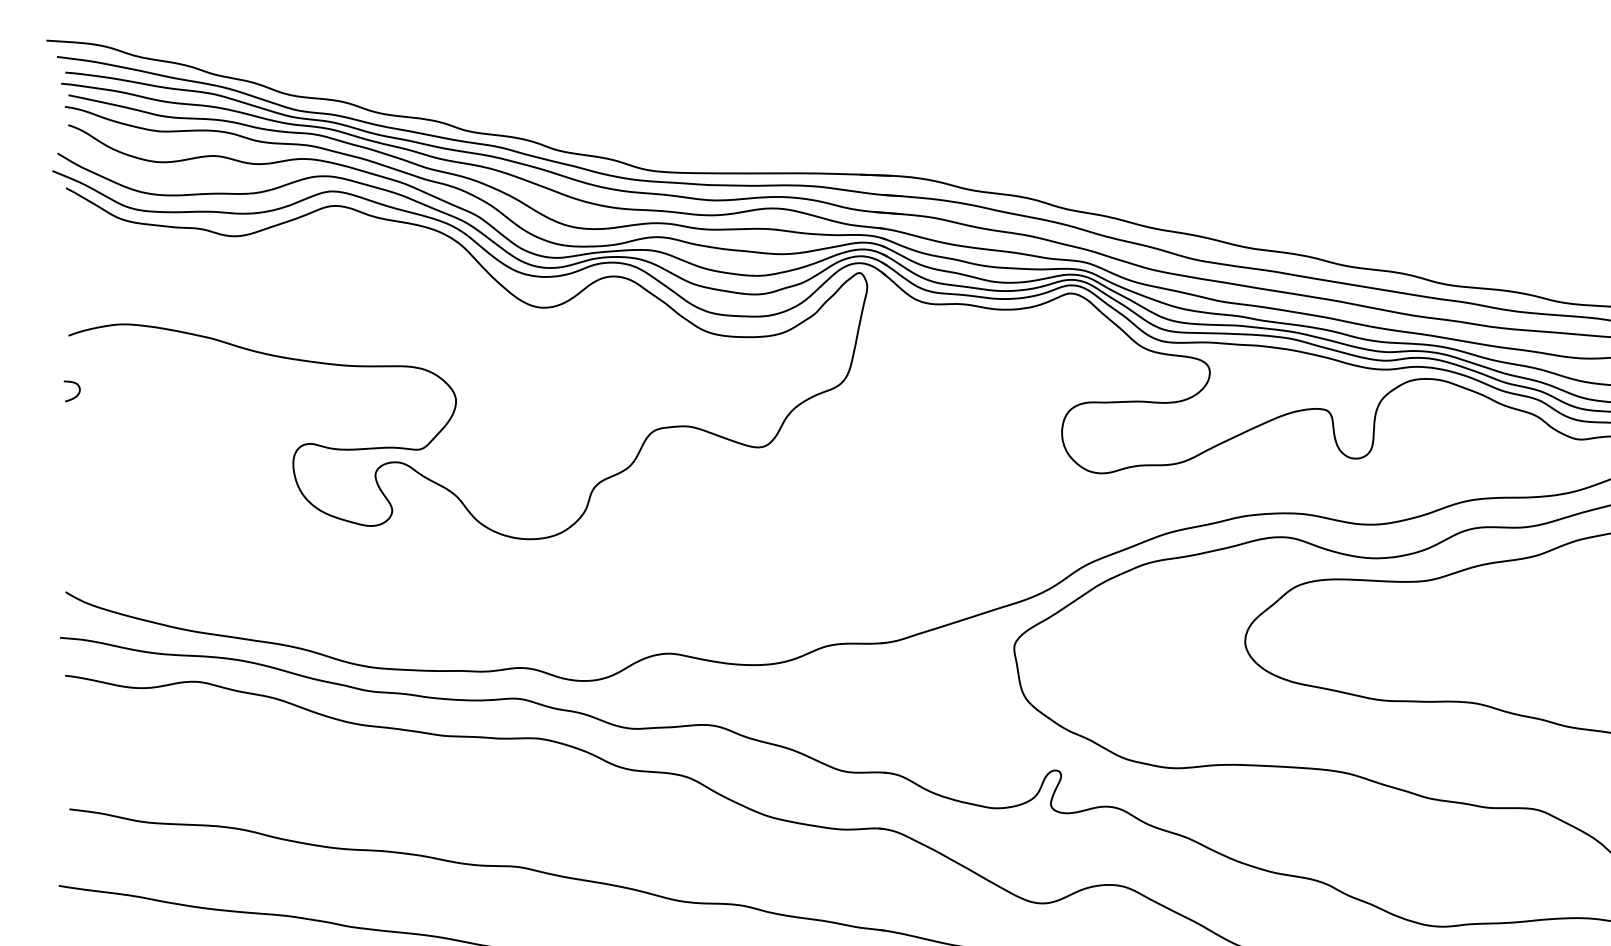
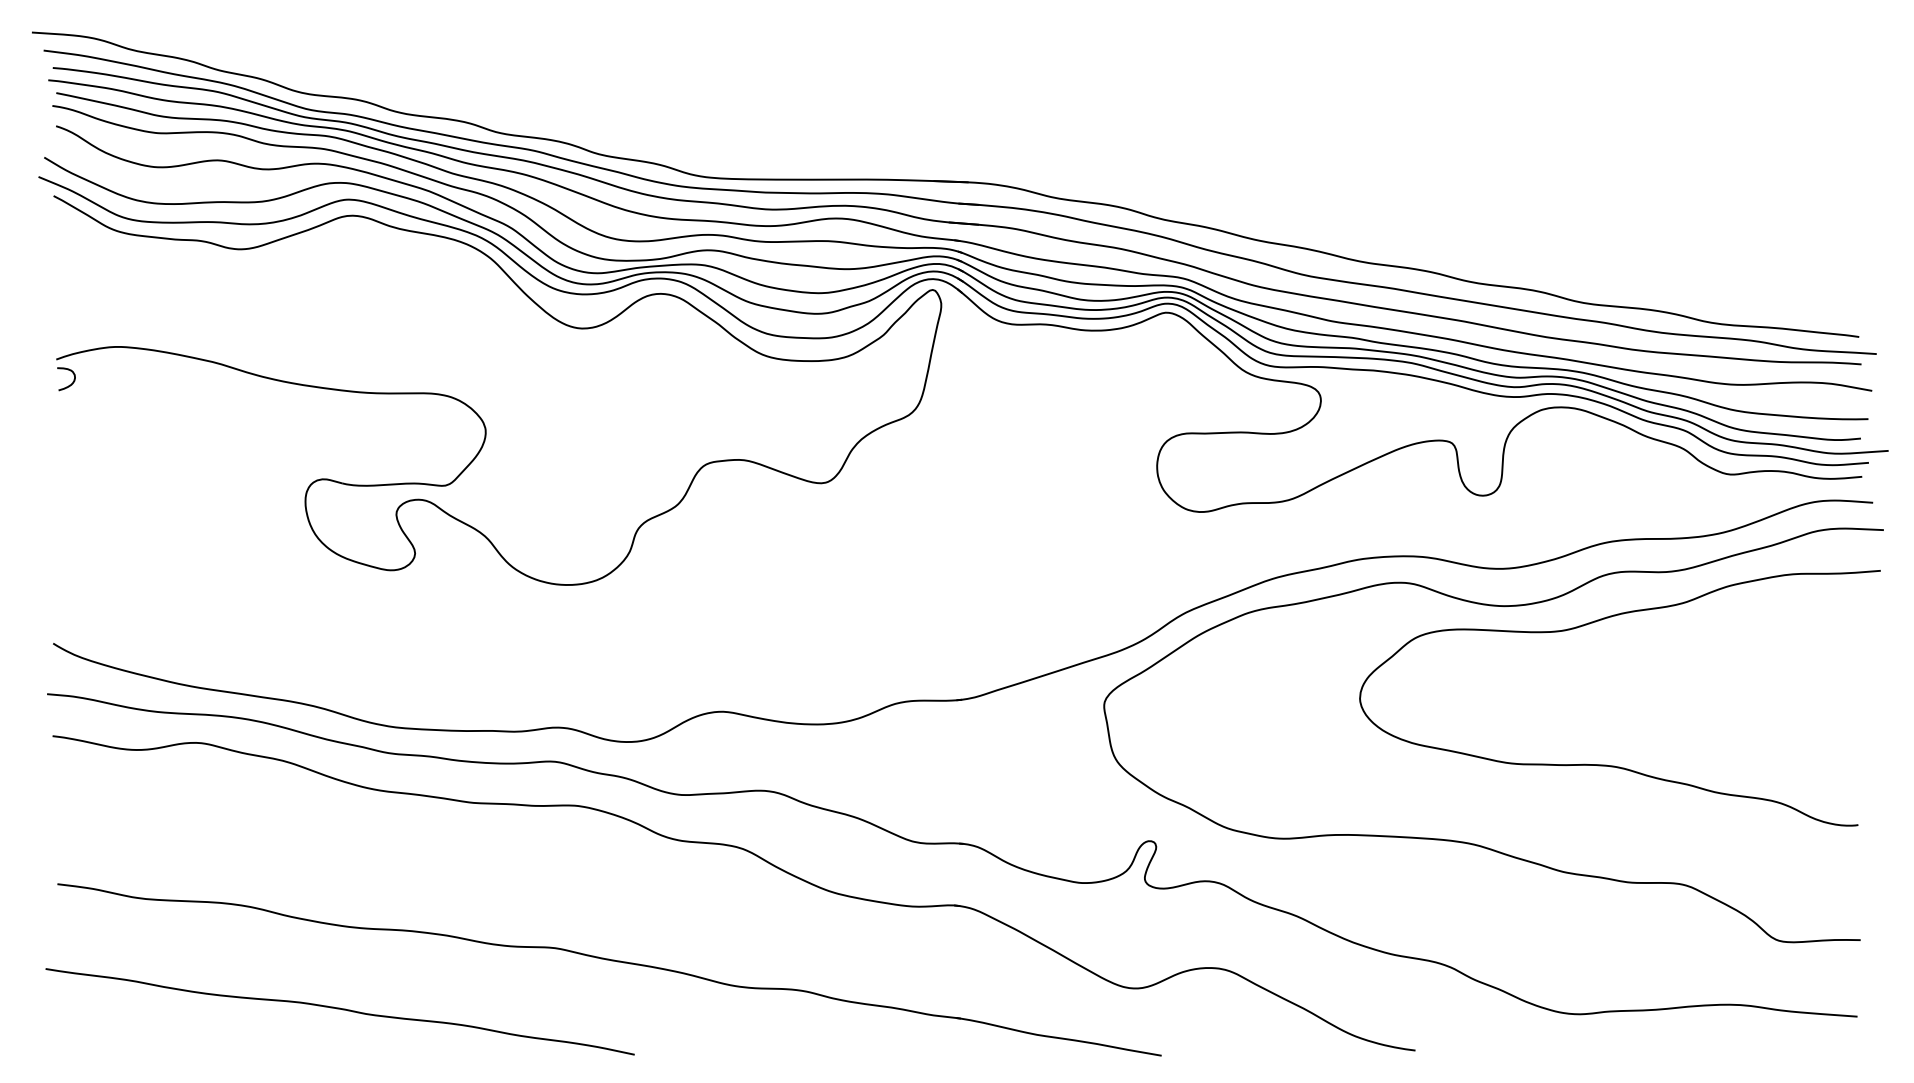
curve: (74, 396) -> (69, 384), moved

